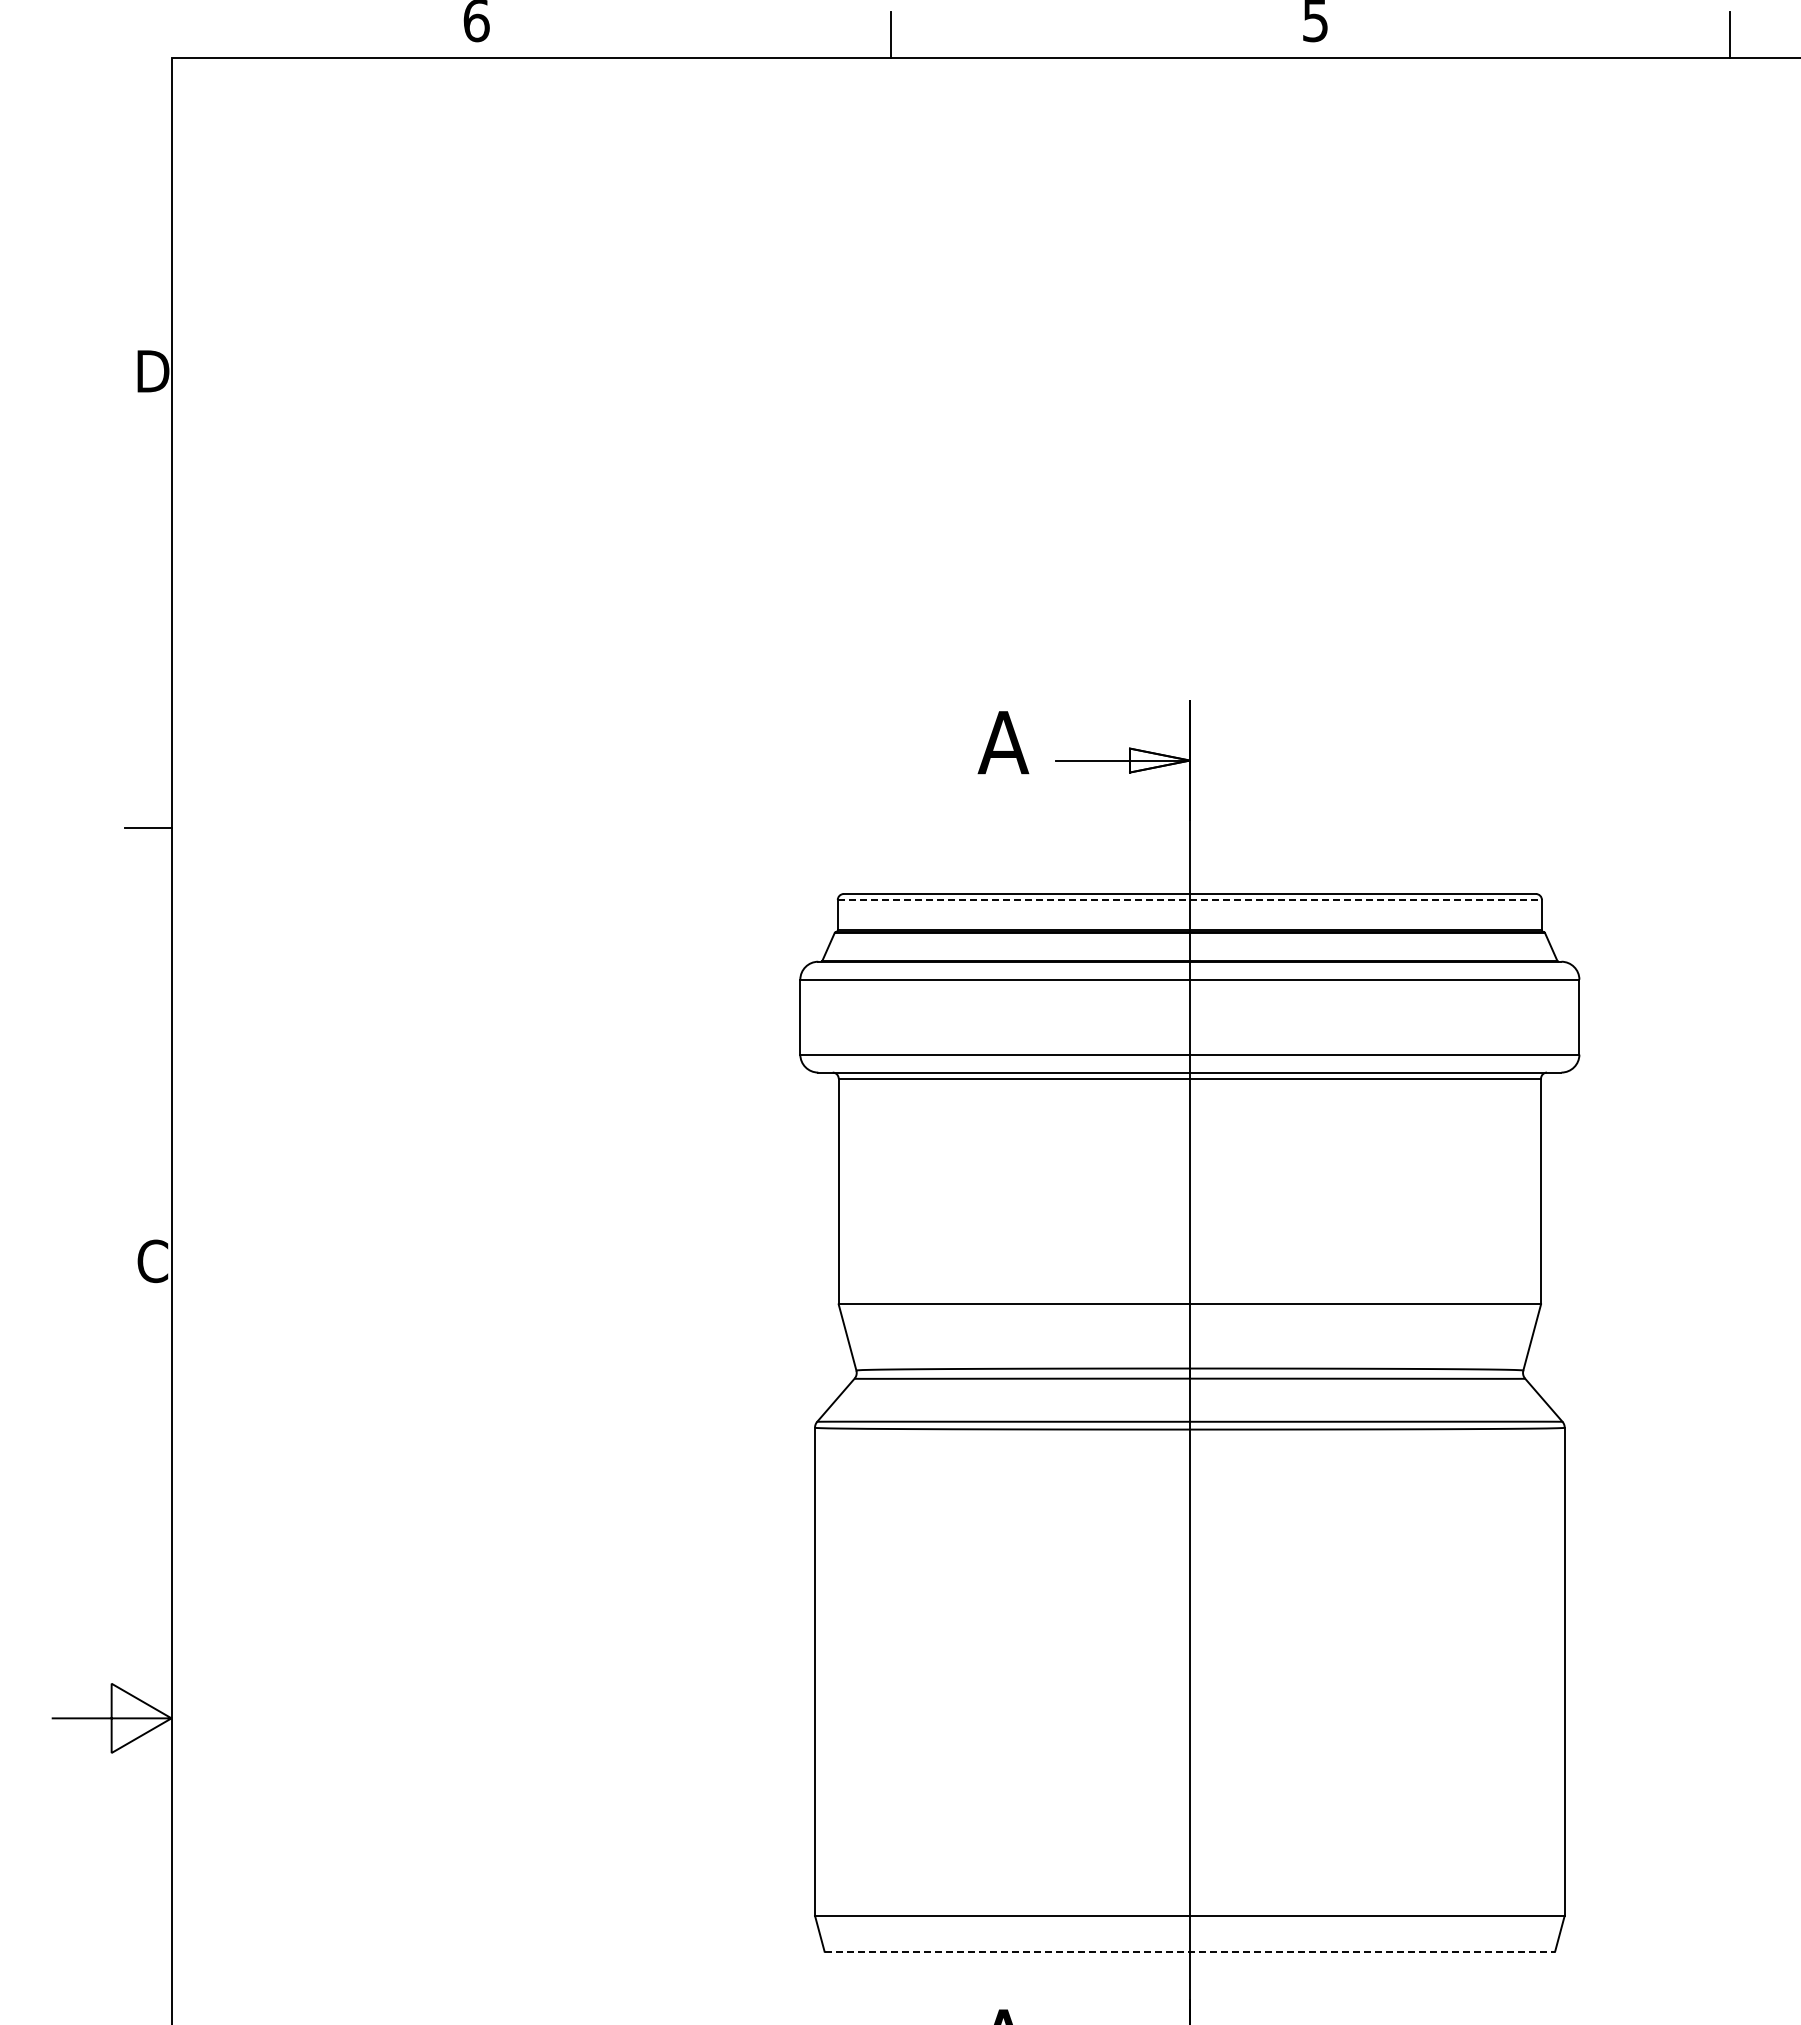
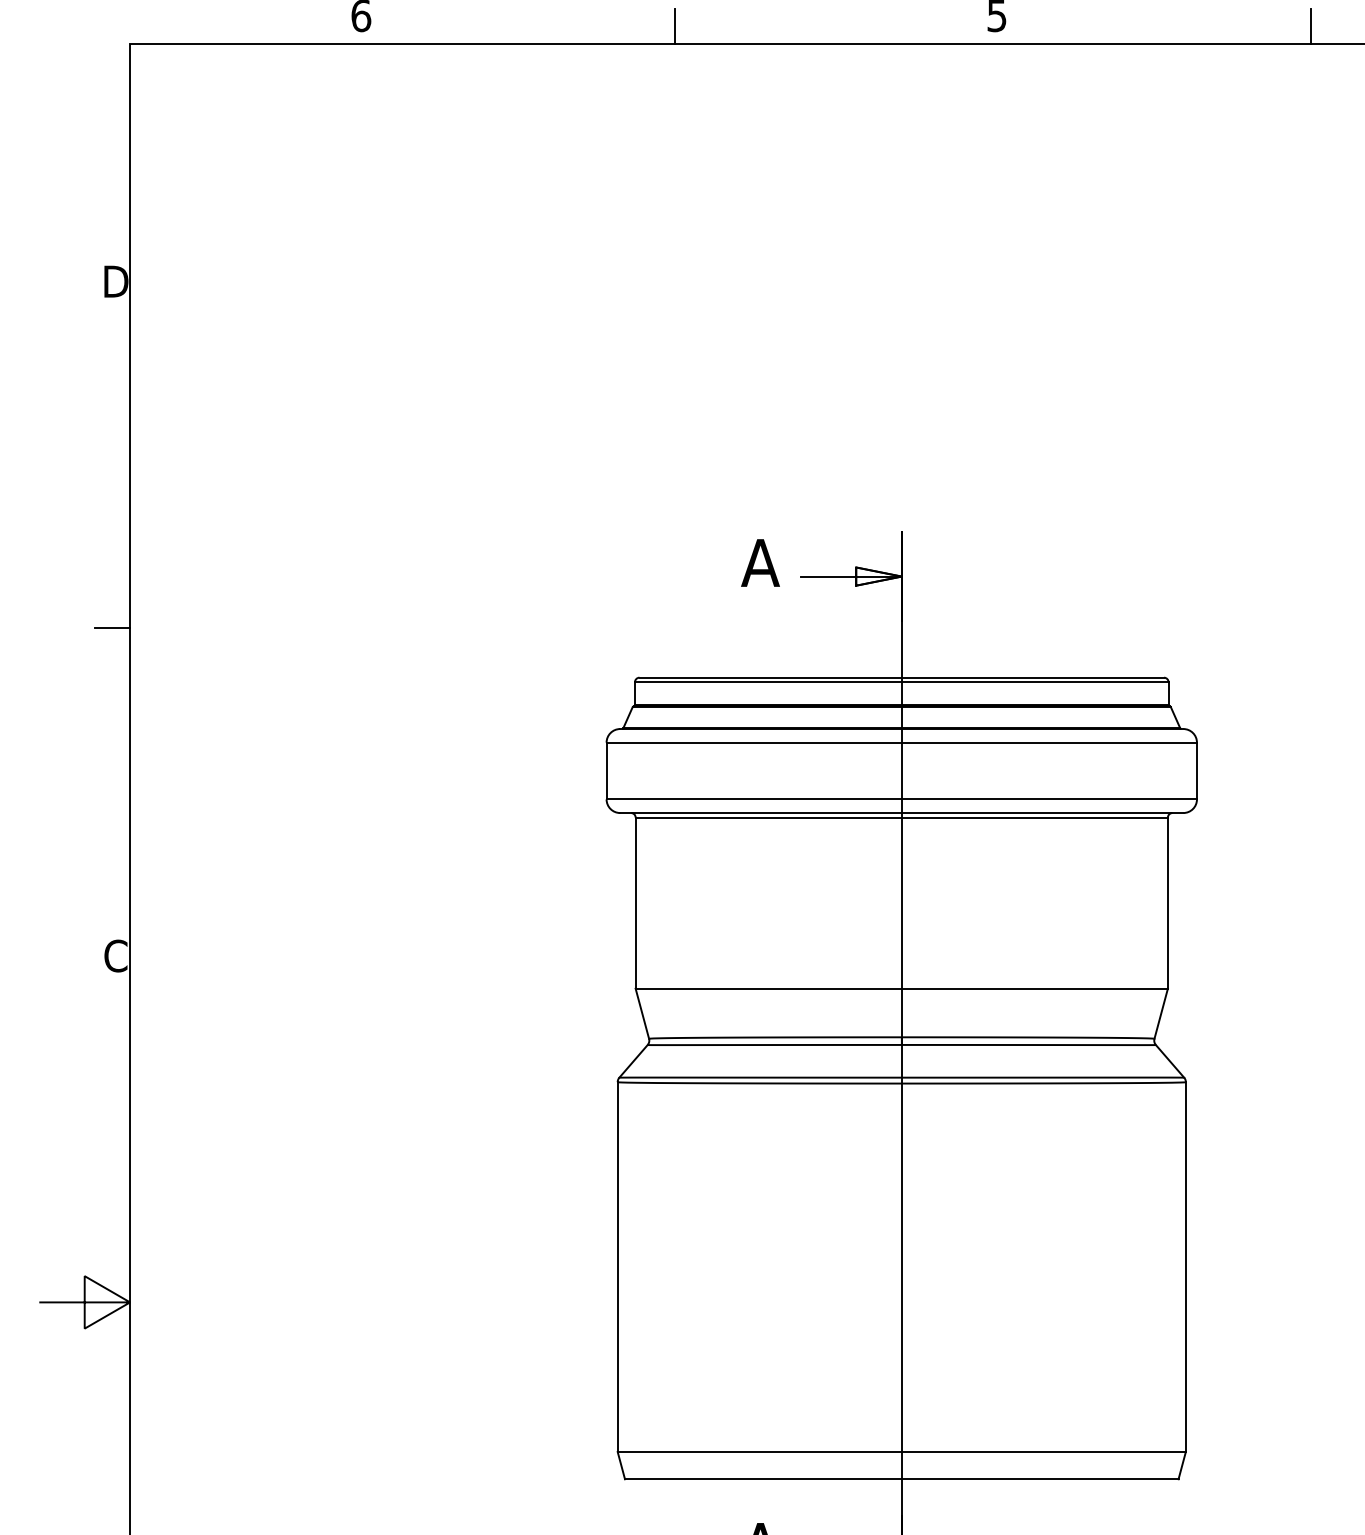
line: (1190, 900) -> (902, 682), dashed -> solid
line: (1190, 1951) -> (902, 1479), dashed -> solid

